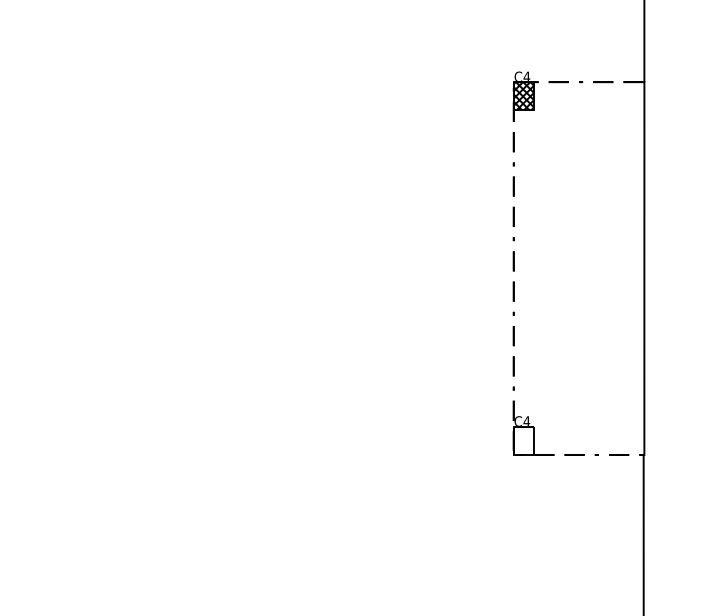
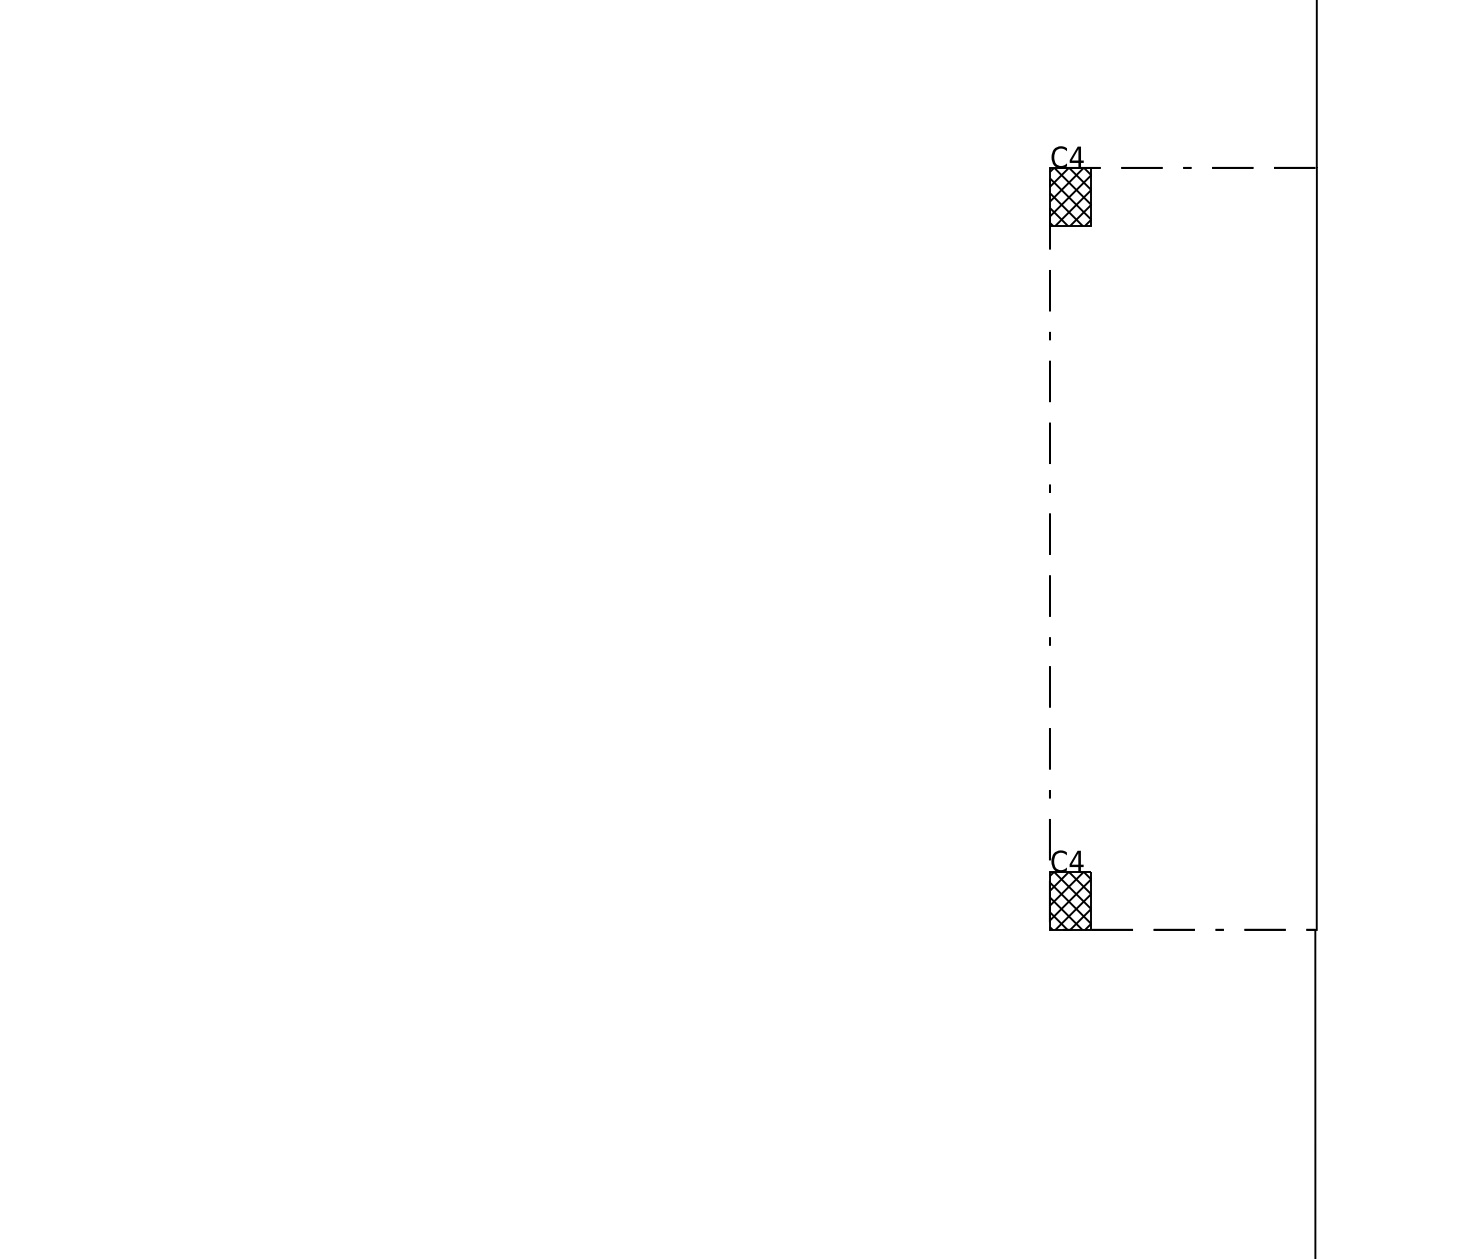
hatch: (523, 440) -> (1069, 900), added

